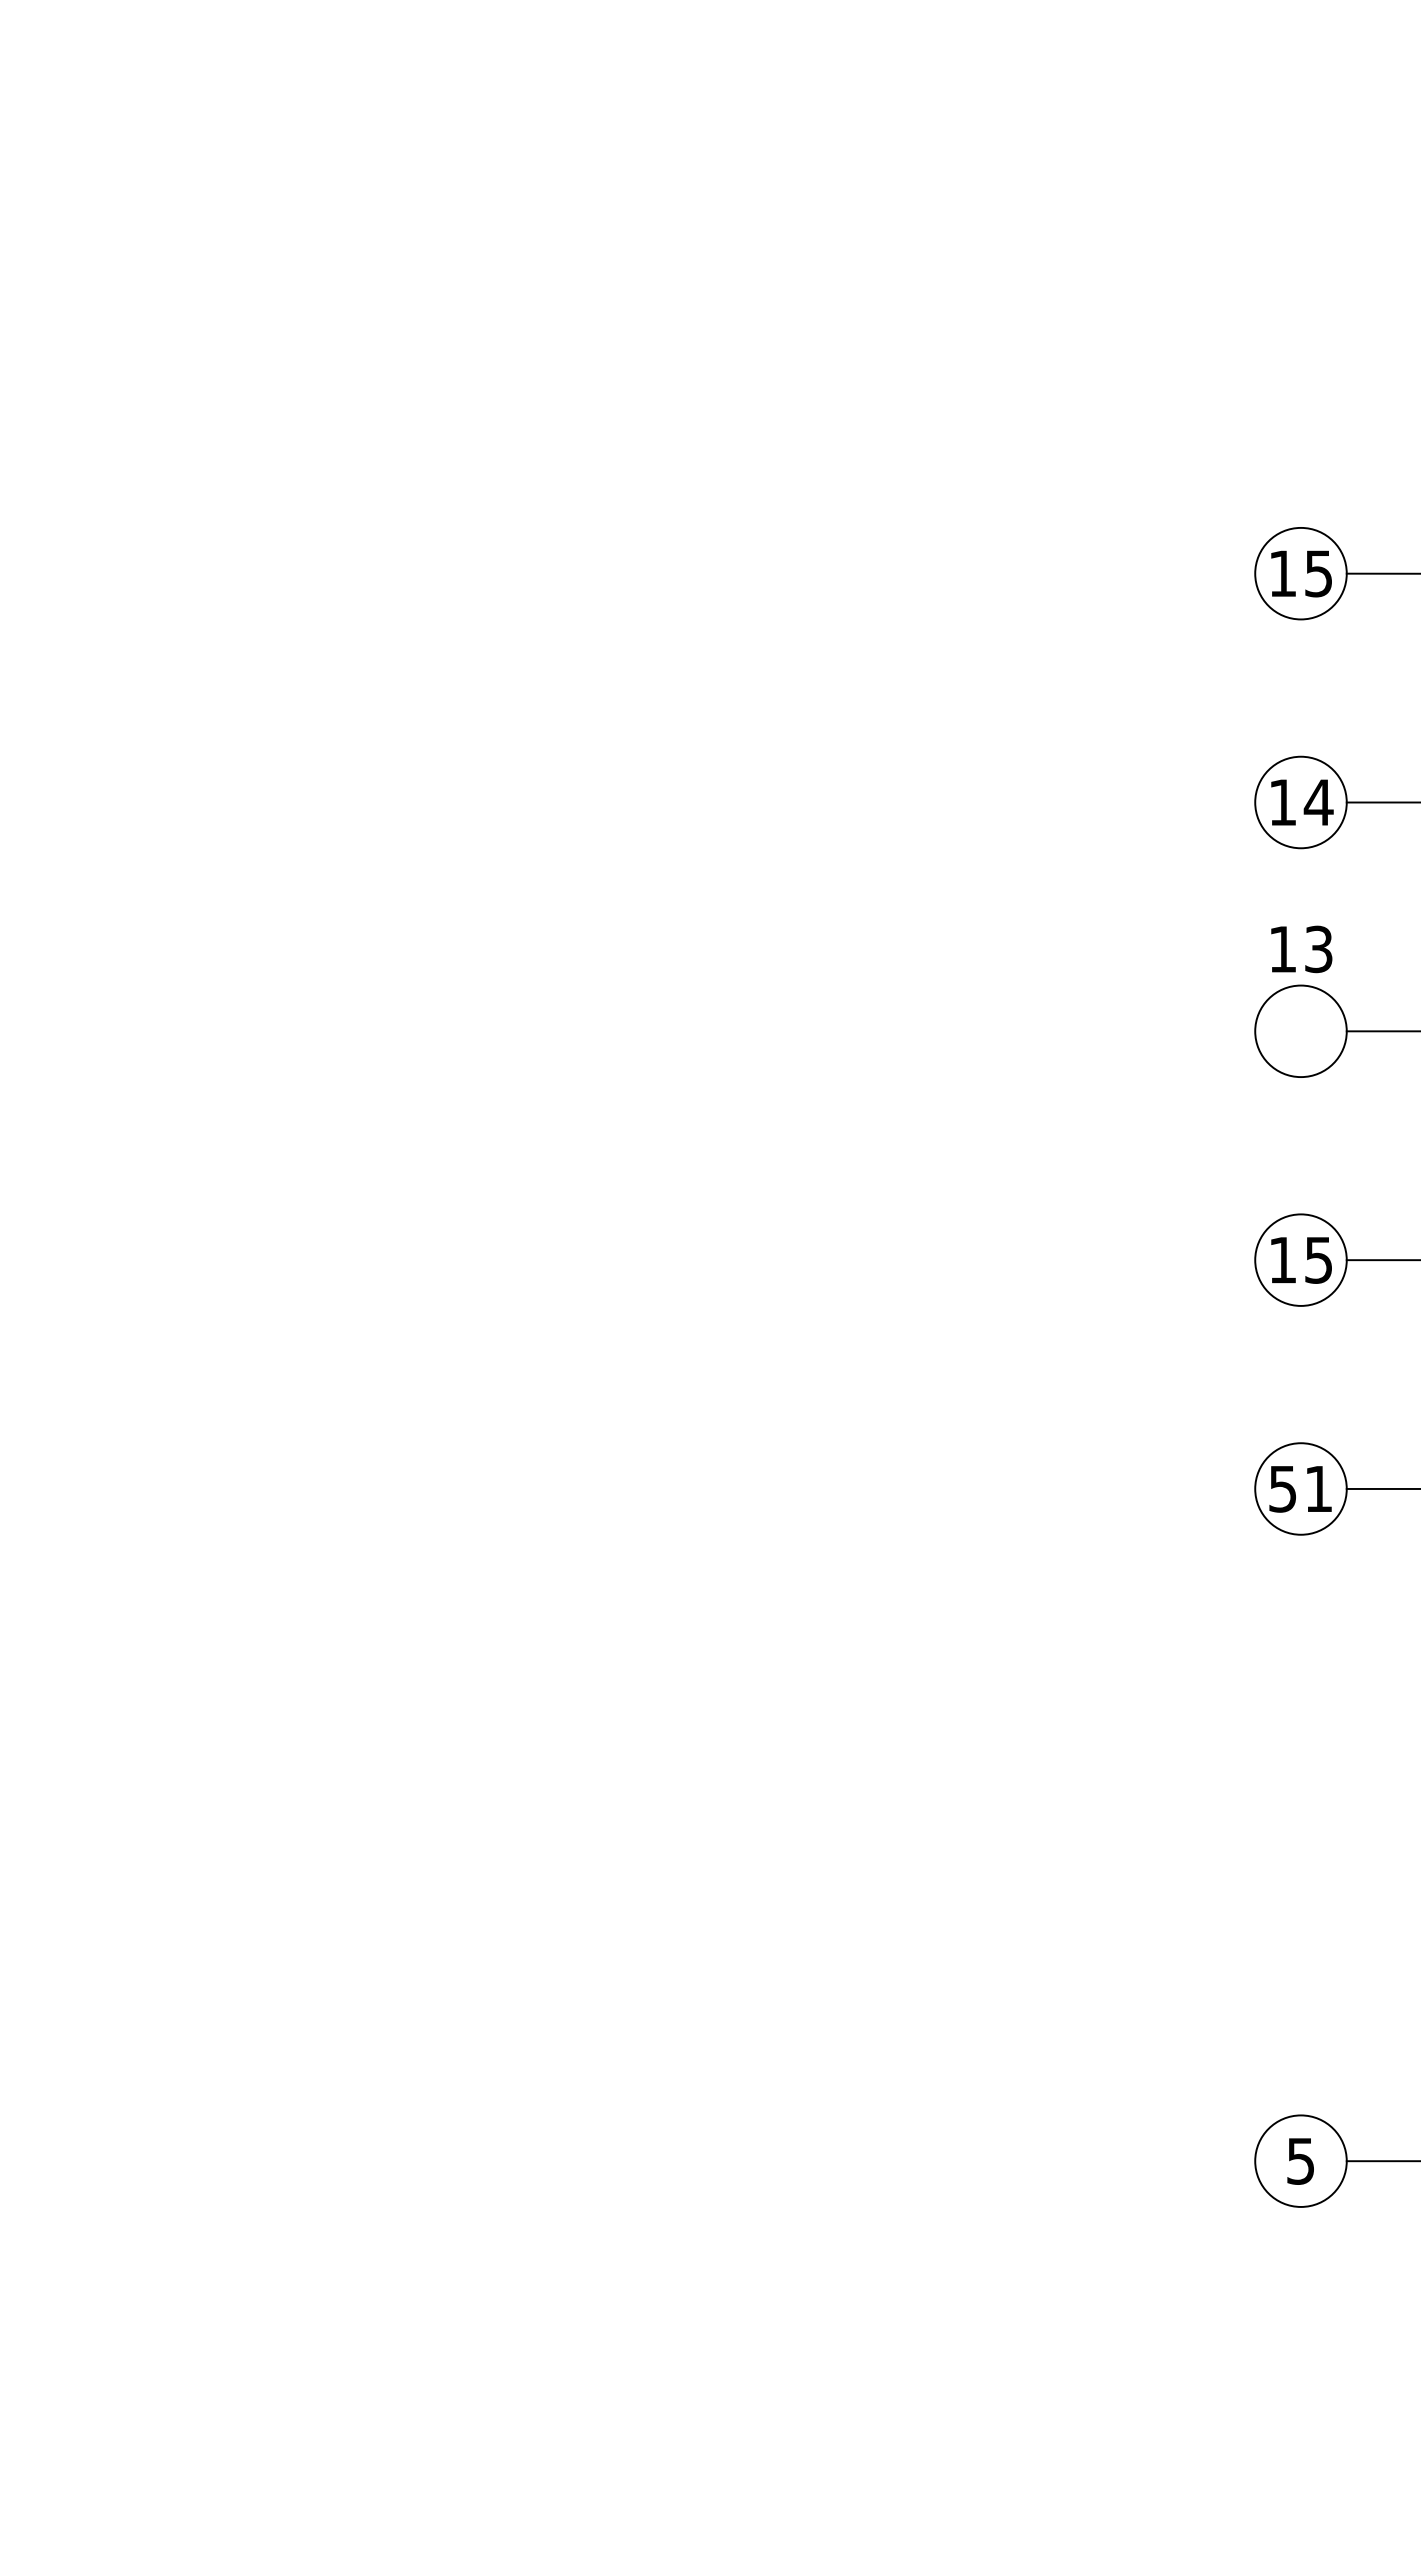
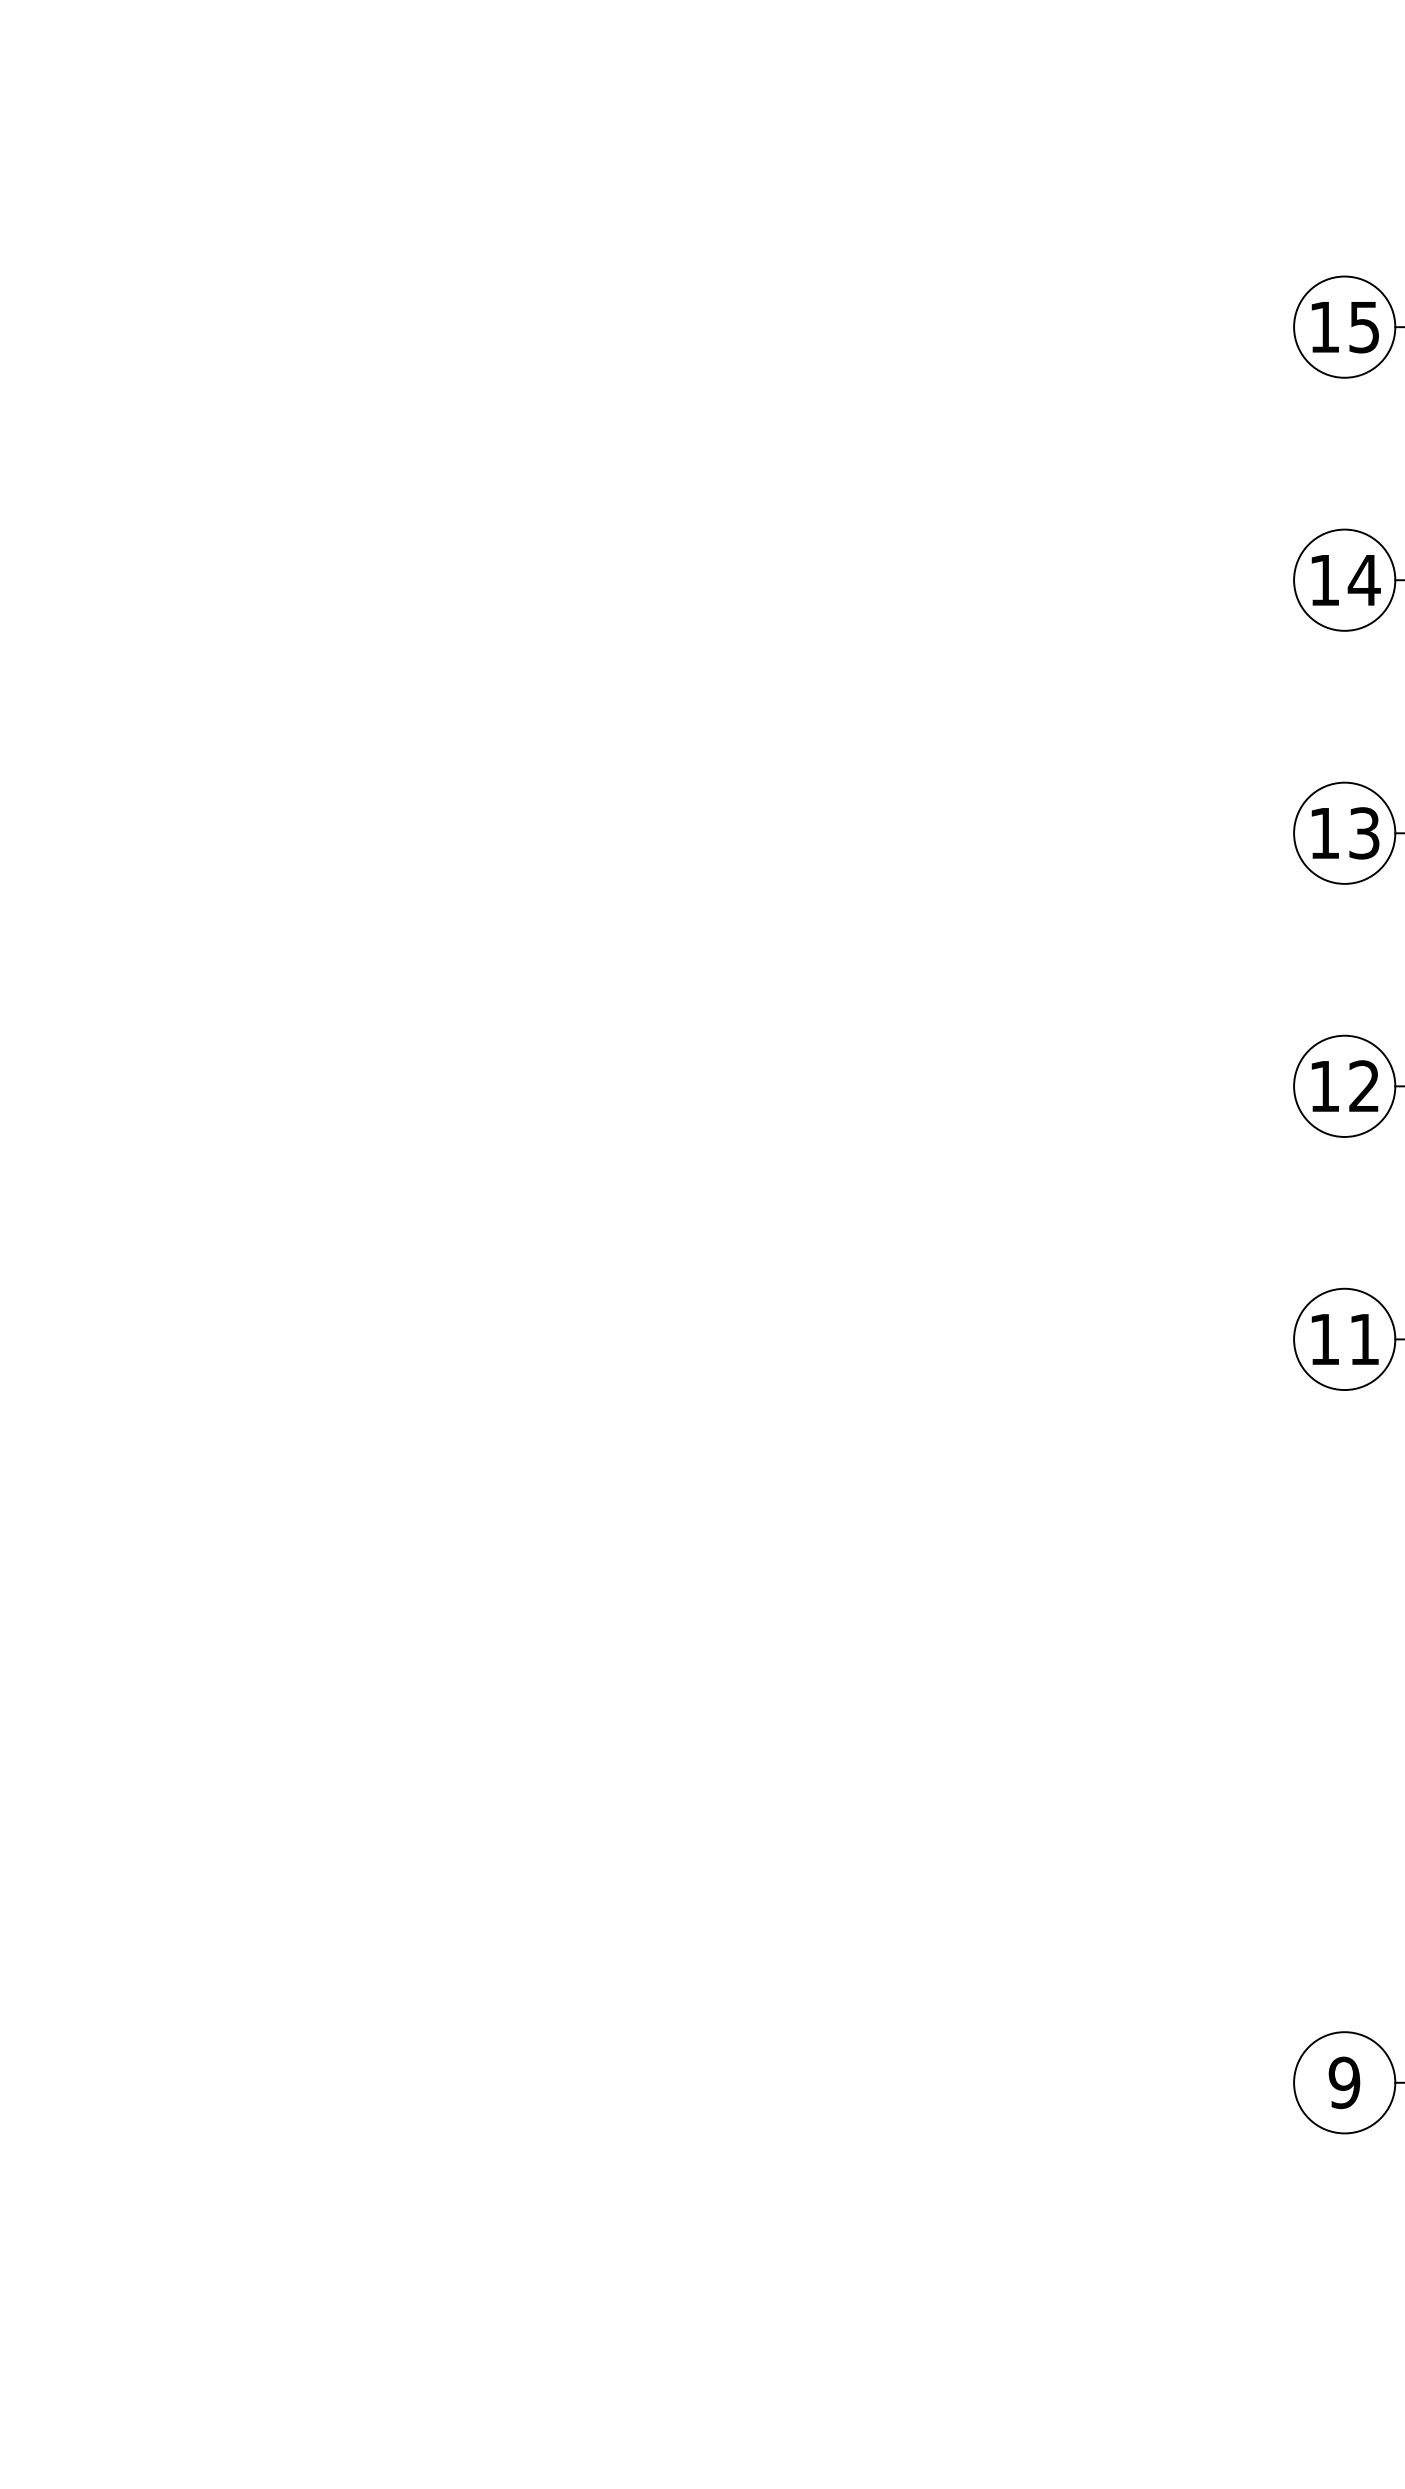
text: (1301, 949) -> (1345, 833), moved
text: (1318, 1259) -> (1364, 1085), 15 -> 12
text: (1282, 1489) -> (1324, 1339), 51 -> 11
text: (1300, 2160) -> (1344, 2082), 5 -> 9

